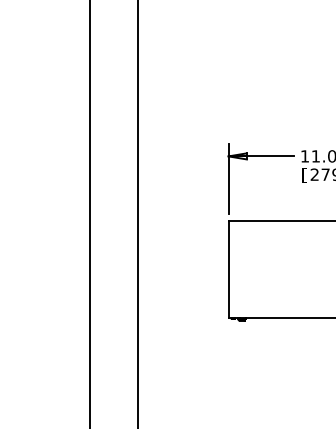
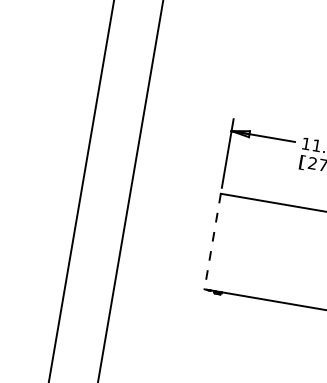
line: (228, 269) -> (212, 241), solid -> dashed

